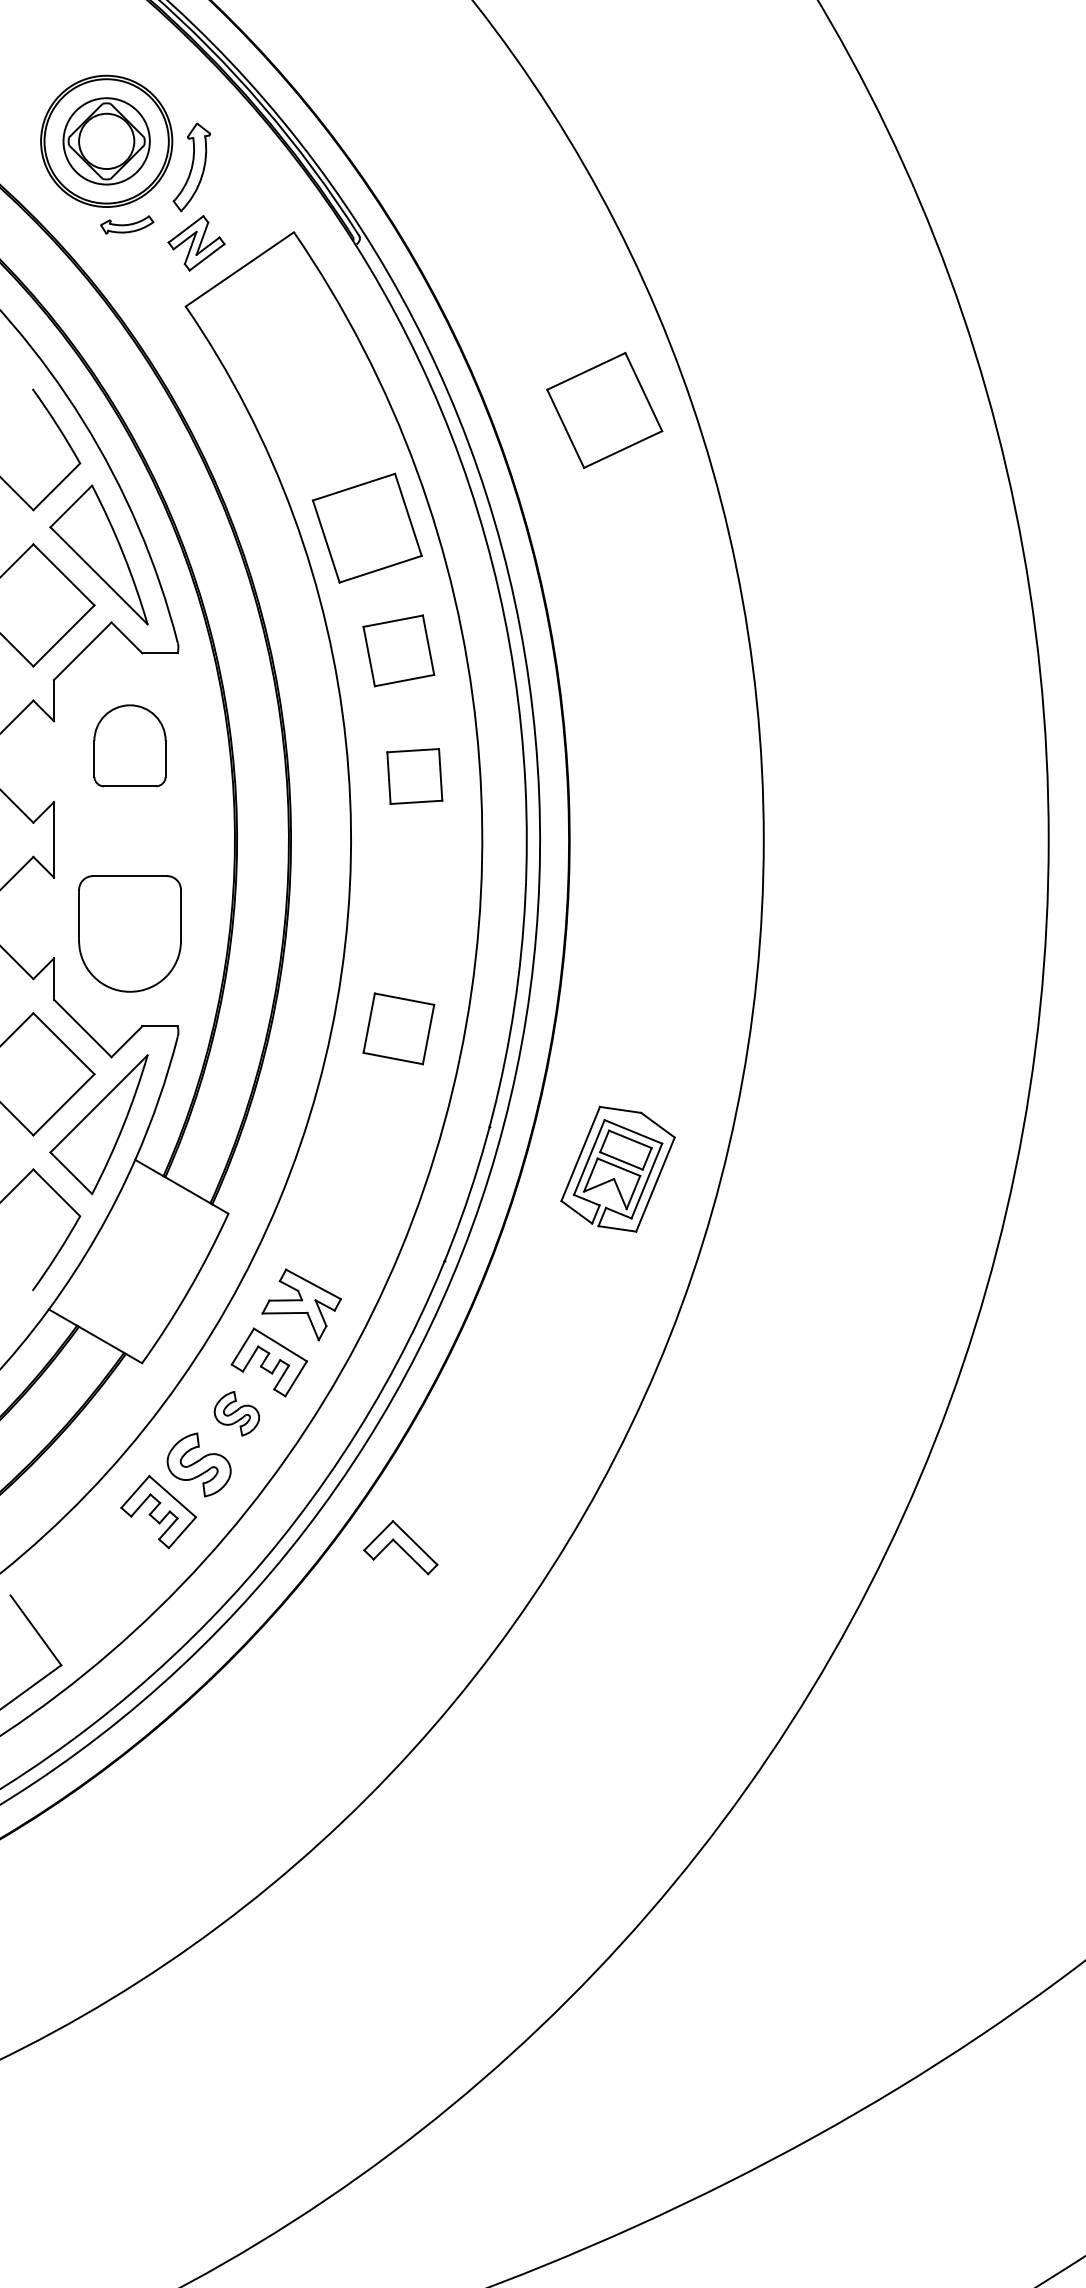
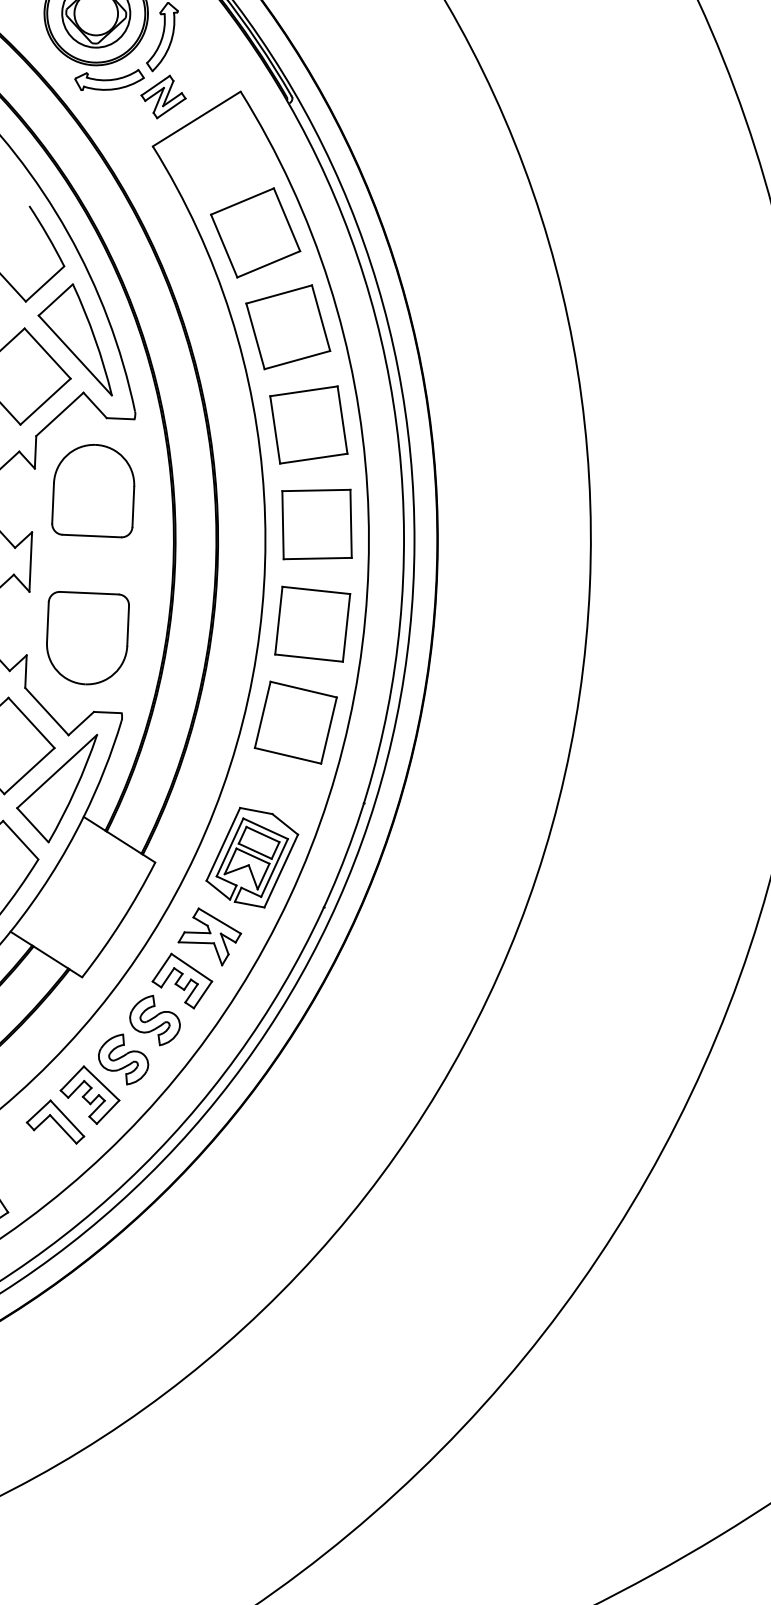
part: (127, 224) -> (109, 79), size x1.67
part: (604, 409) -> (255, 232), moved
part: (398, 650) -> (308, 424), size x1.43
part: (129, 745) -> (93, 490), size x1.43
part: (414, 776) -> (316, 524), size x1.67
part: (414, 902) -> (312, 623), added
part: (398, 1028) -> (295, 722), size x1.43
part: (617, 1168) -> (251, 857), moved
part: (236, 1413) -> (154, 1020), size x1.43
part: (400, 1547) -> (55, 1121), moved

